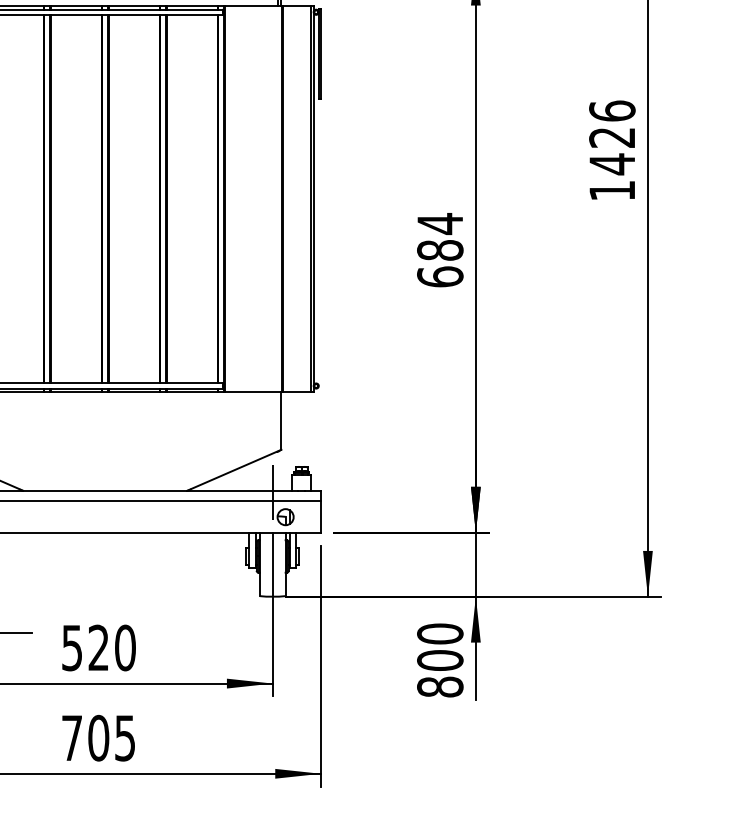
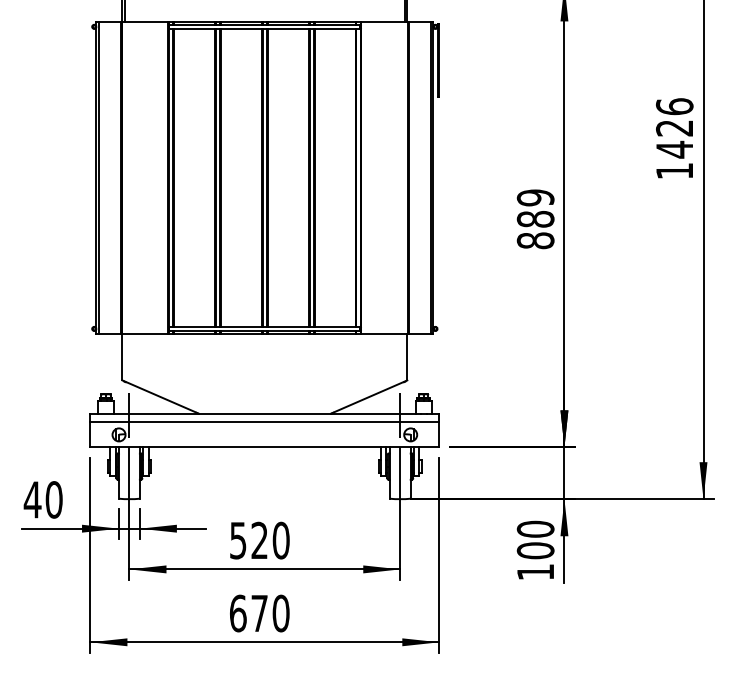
text: (440, 250) -> (535, 219), 684 -> 889
text: (440, 686) -> (535, 571), 800 -> 100
text: (98, 738) -> (259, 613), 705 -> 670

